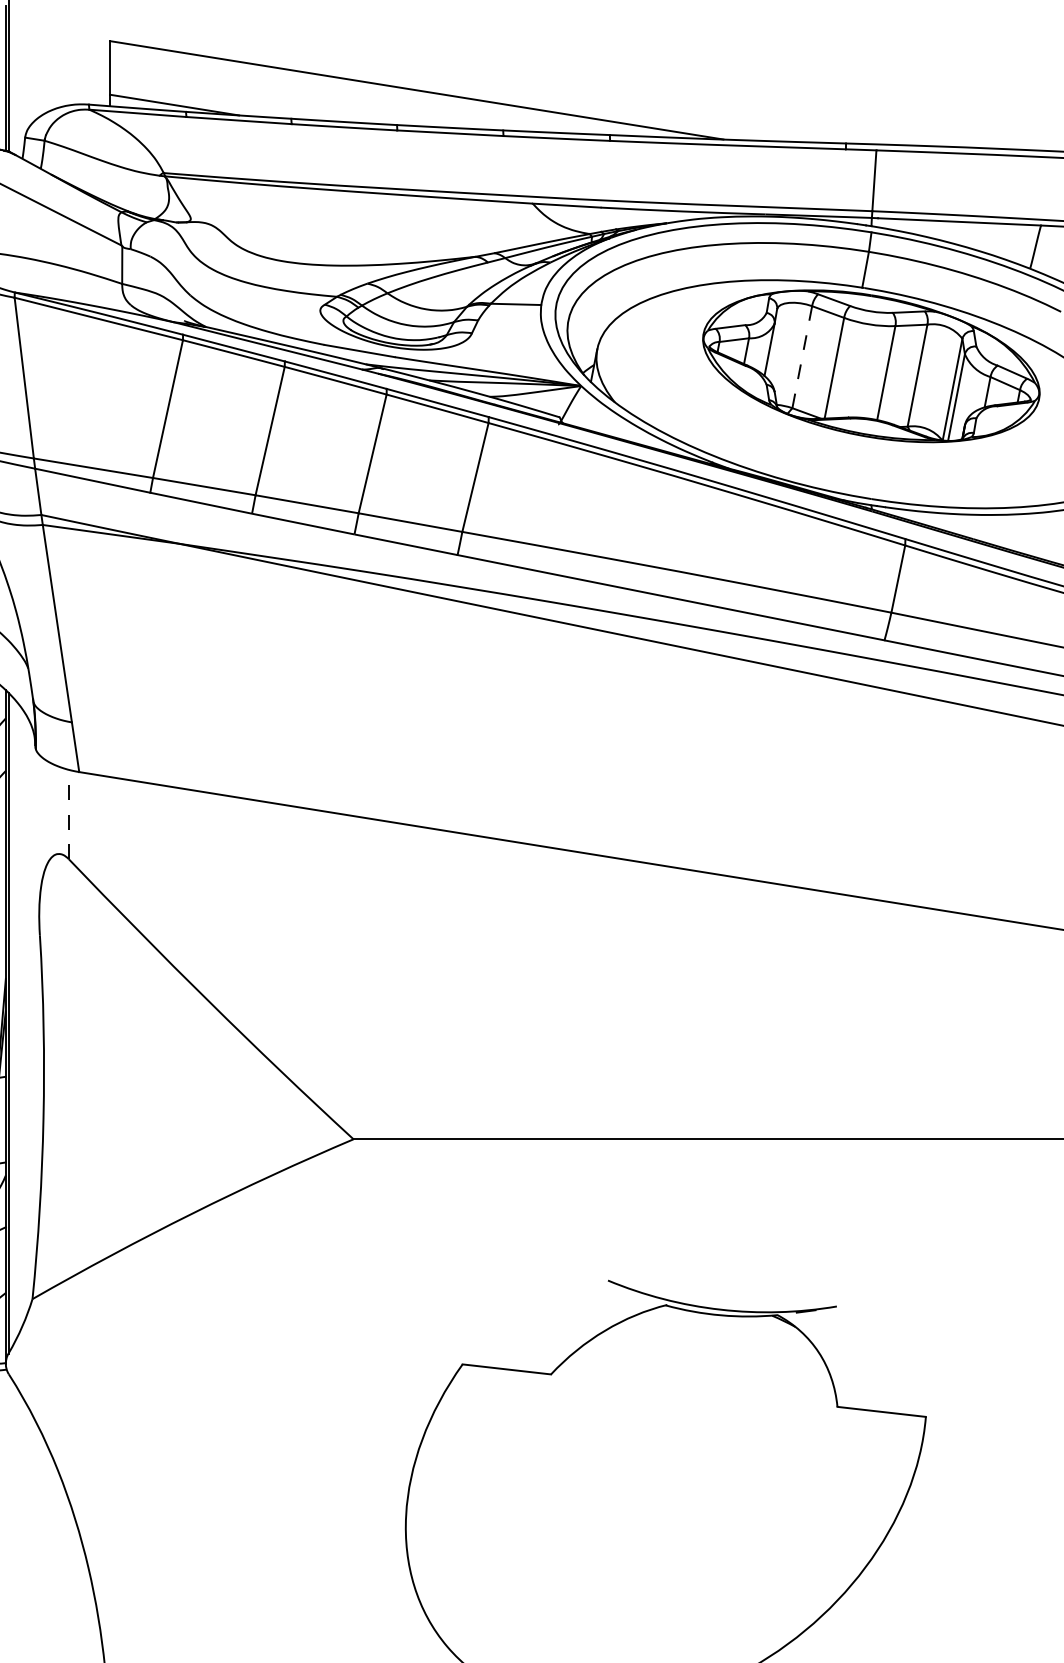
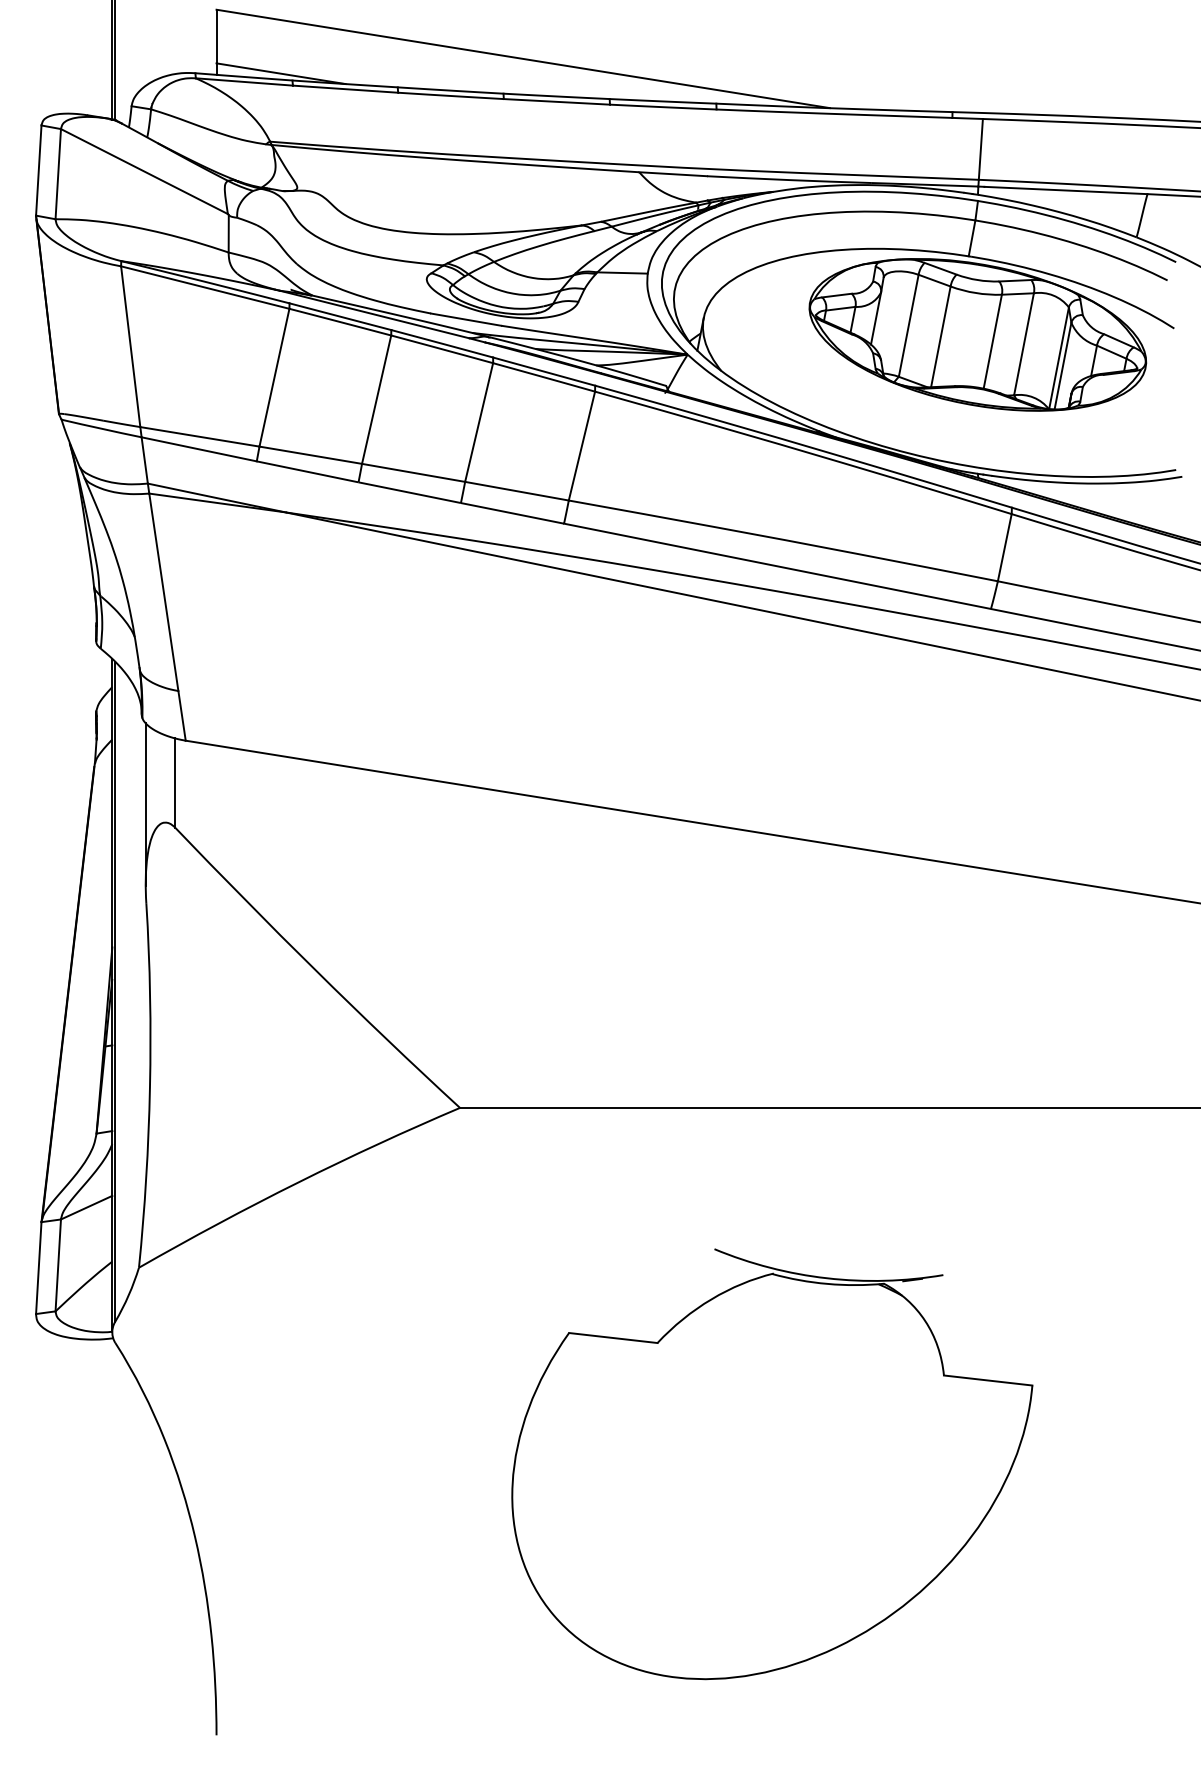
line: (802, 356) -> (908, 325), dashed -> solid
line: (69, 814) -> (175, 783), dashed -> solid
line: (39, 835) -> (145, 804), added

